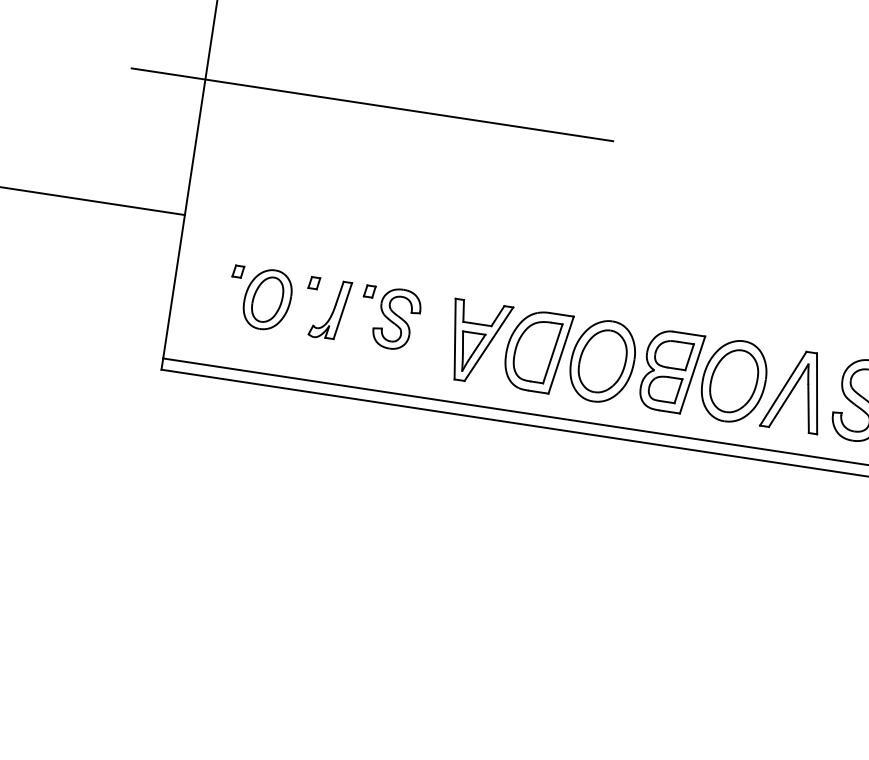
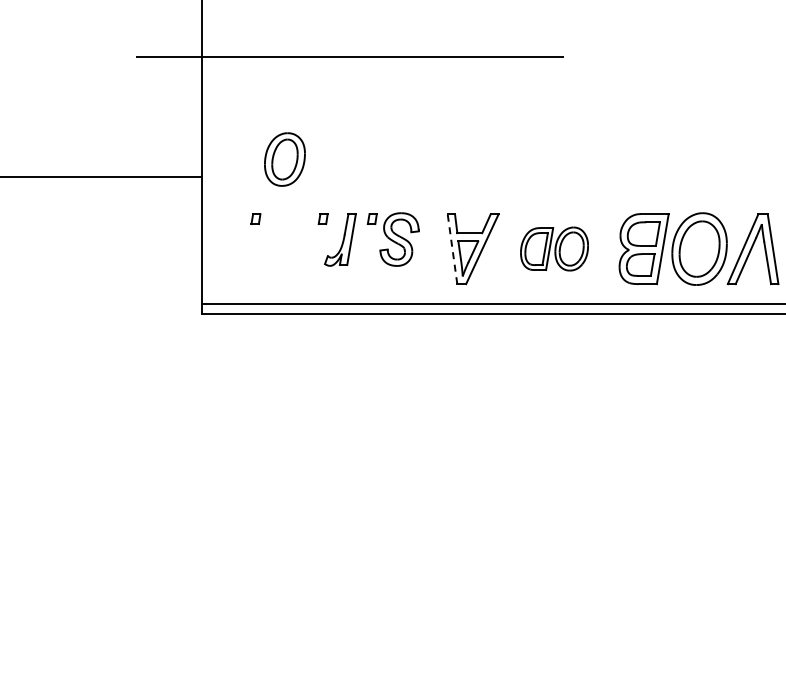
part: (267, 299) -> (284, 159), moved
line: (455, 338) -> (452, 248), solid -> dashed
part: (570, 355) -> (554, 248), size x0.6

